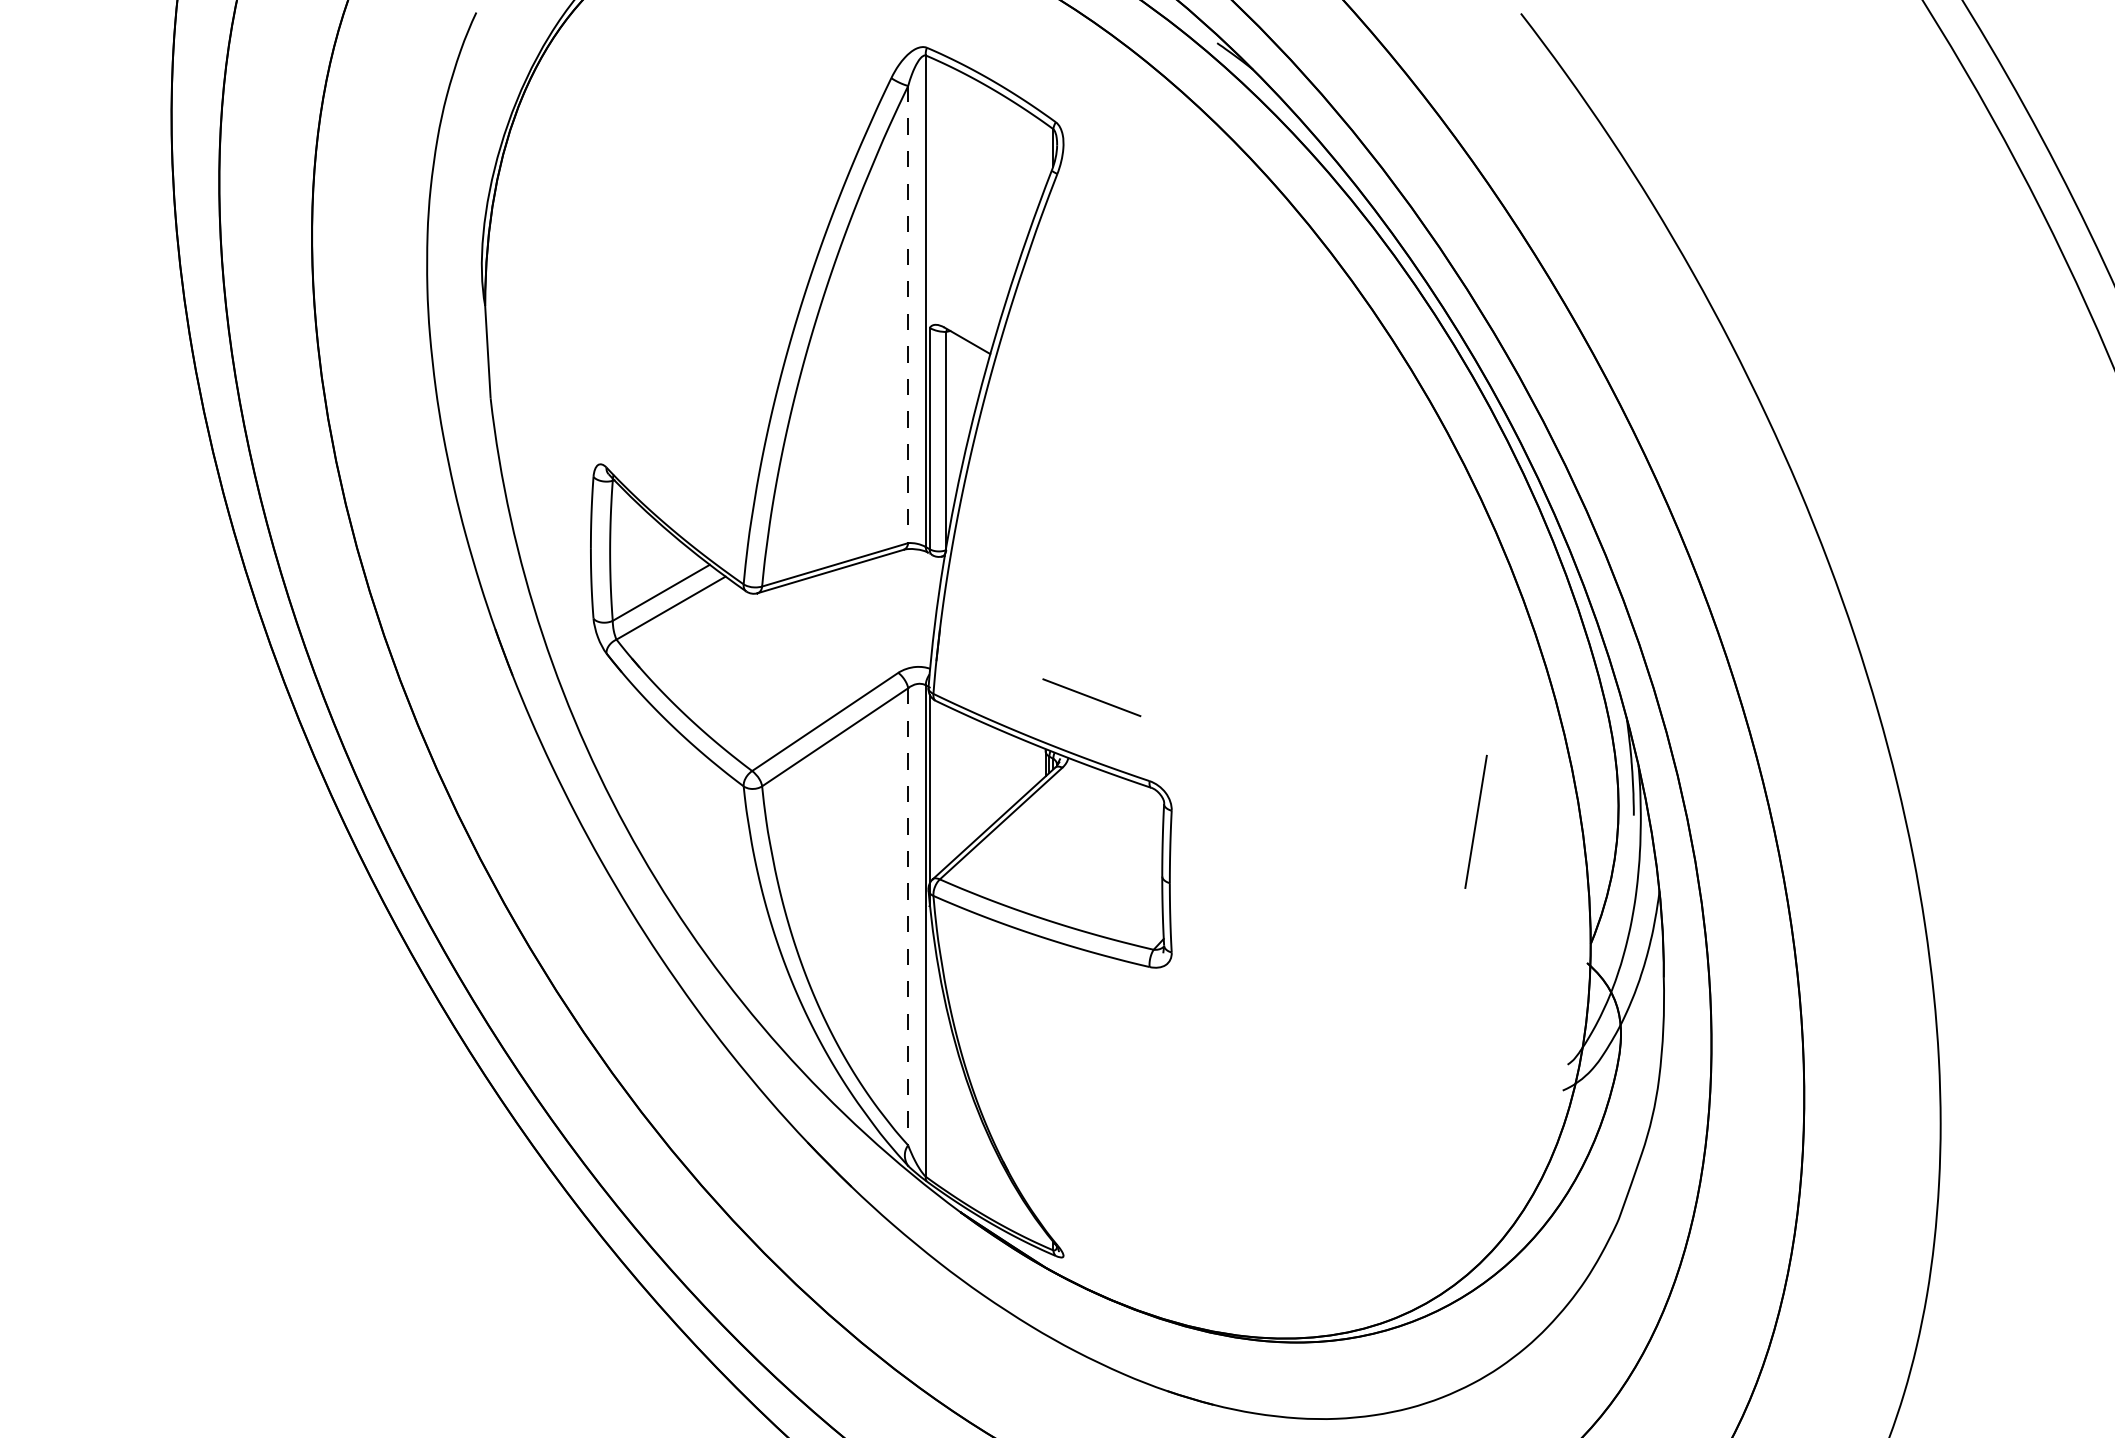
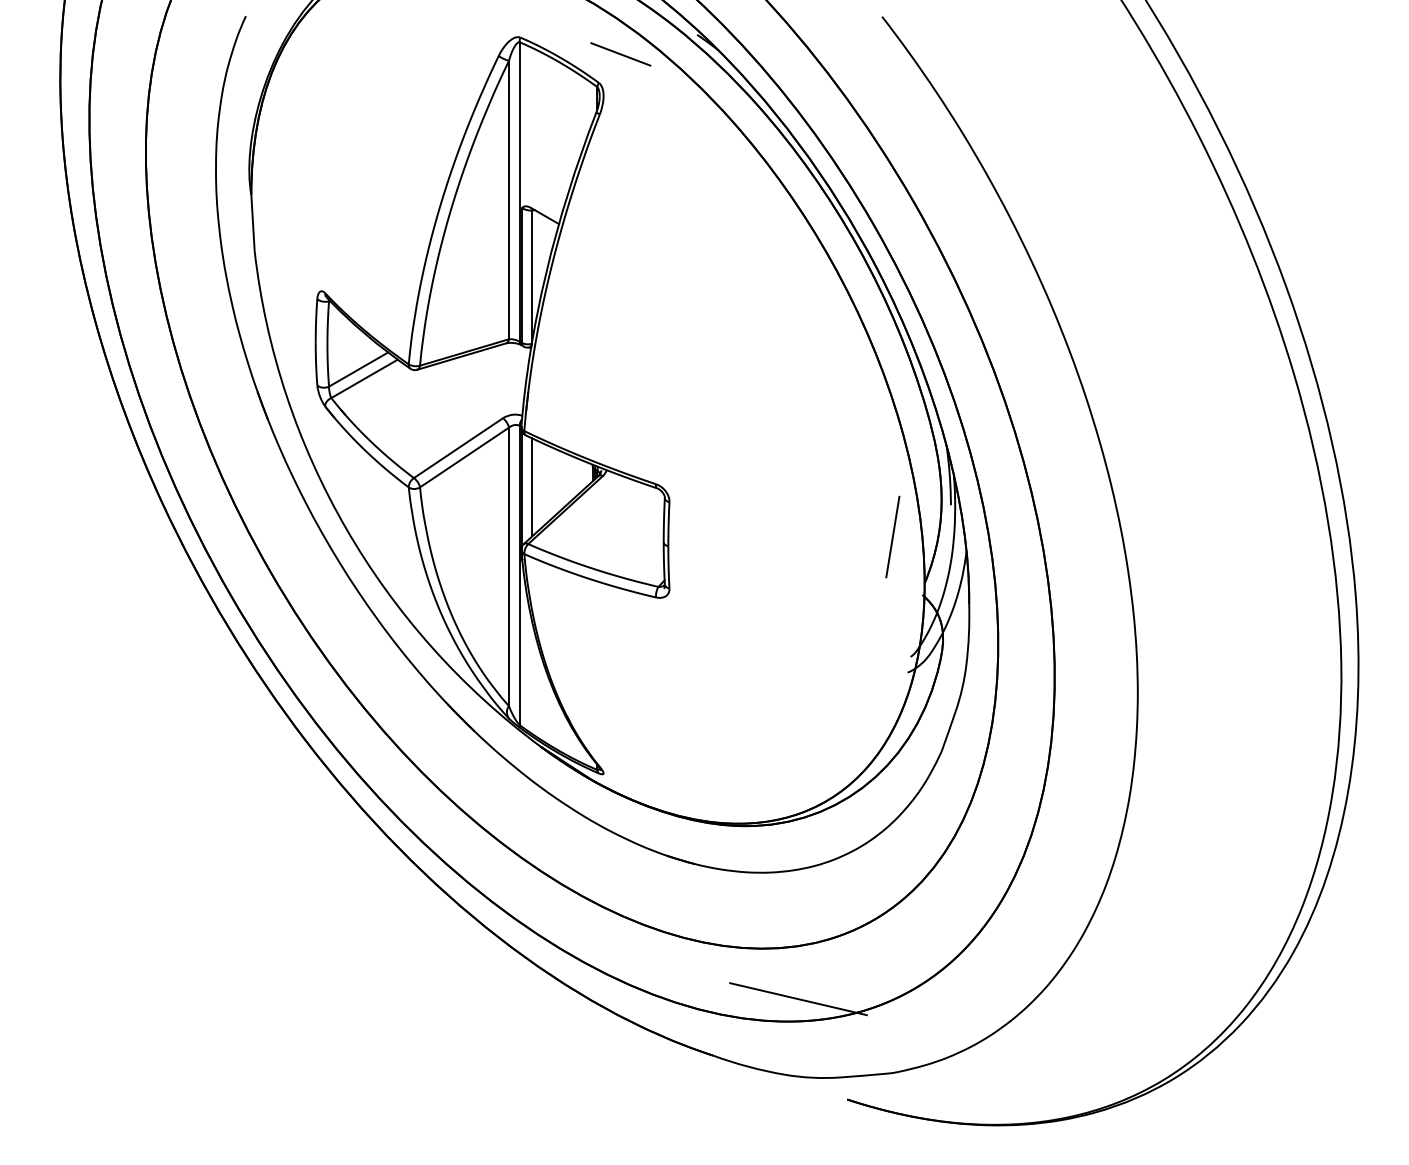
line: (909, 315) -> (509, 200), dashed -> solid
line: (1091, 697) -> (620, 54), moved
line: (946, 786) -> (532, 487), added
line: (1475, 820) -> (892, 536), moved
line: (909, 917) -> (509, 567), dashed -> solid

